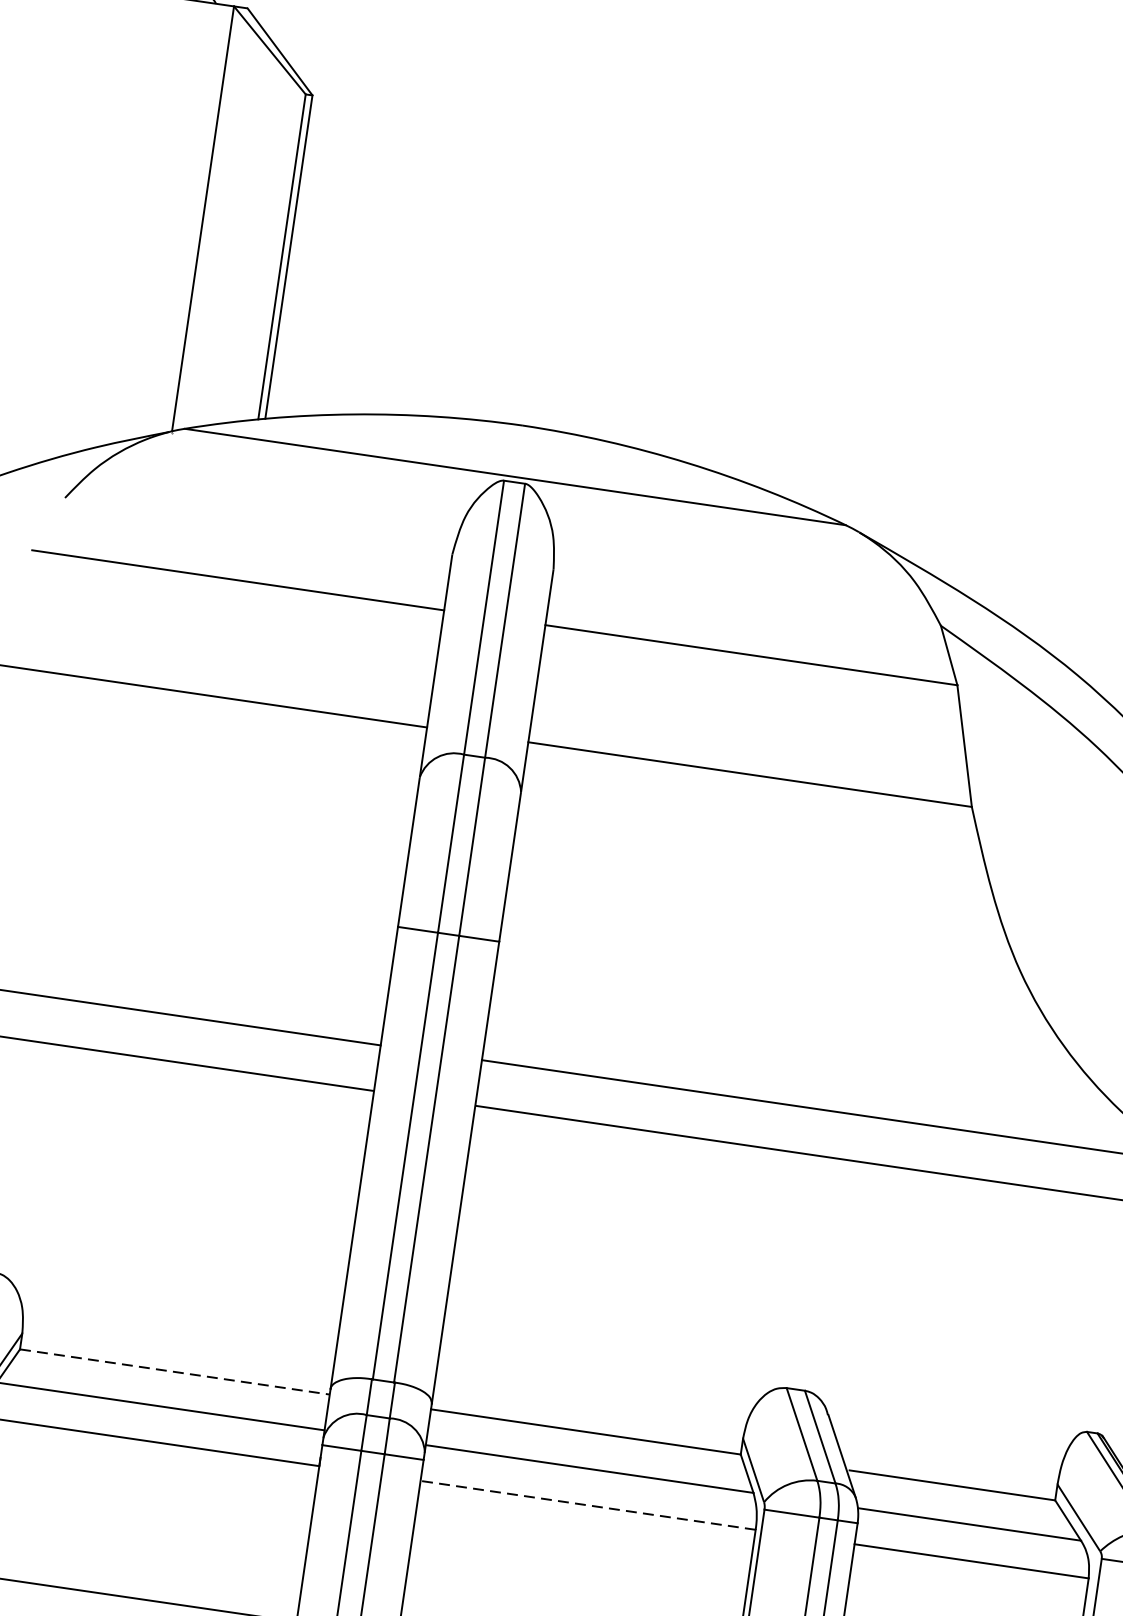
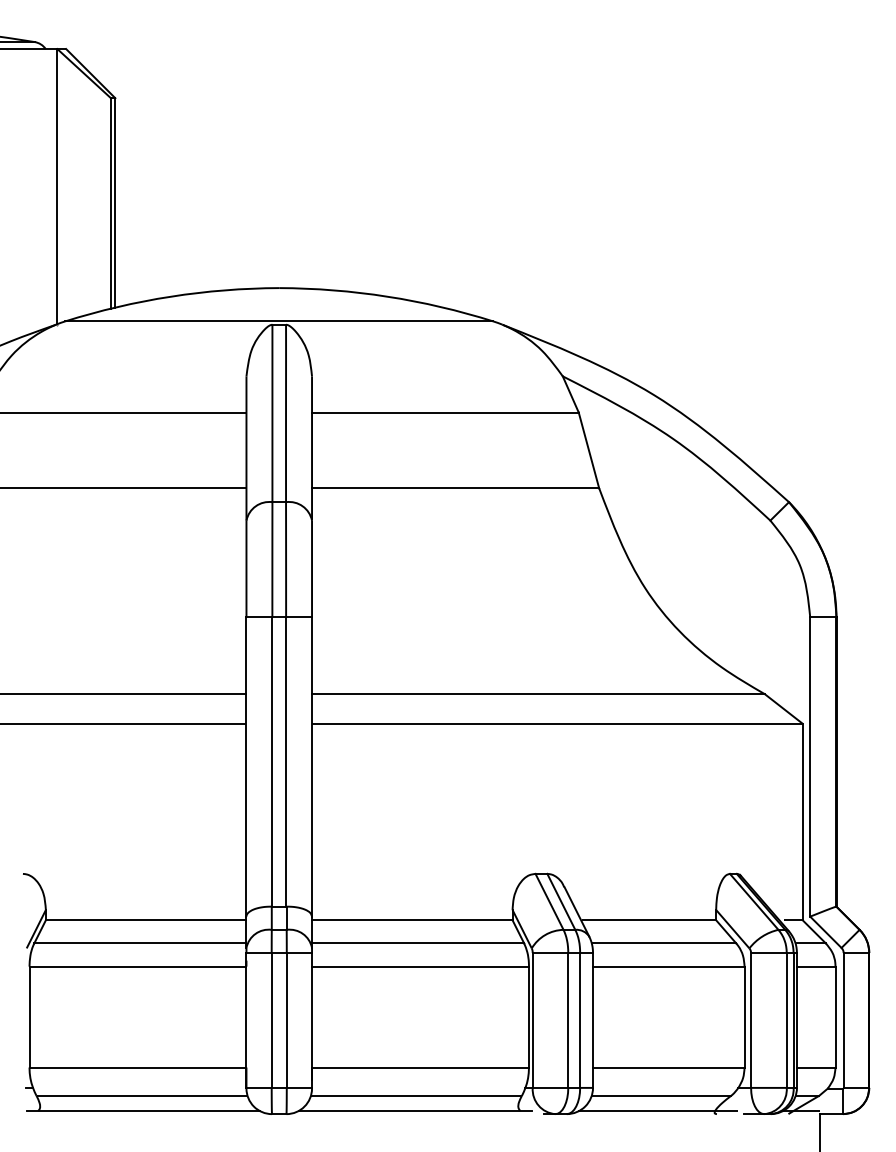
line: (175, 1372) -> (146, 920), dashed -> solid
line: (588, 1505) -> (420, 966), dashed -> solid

